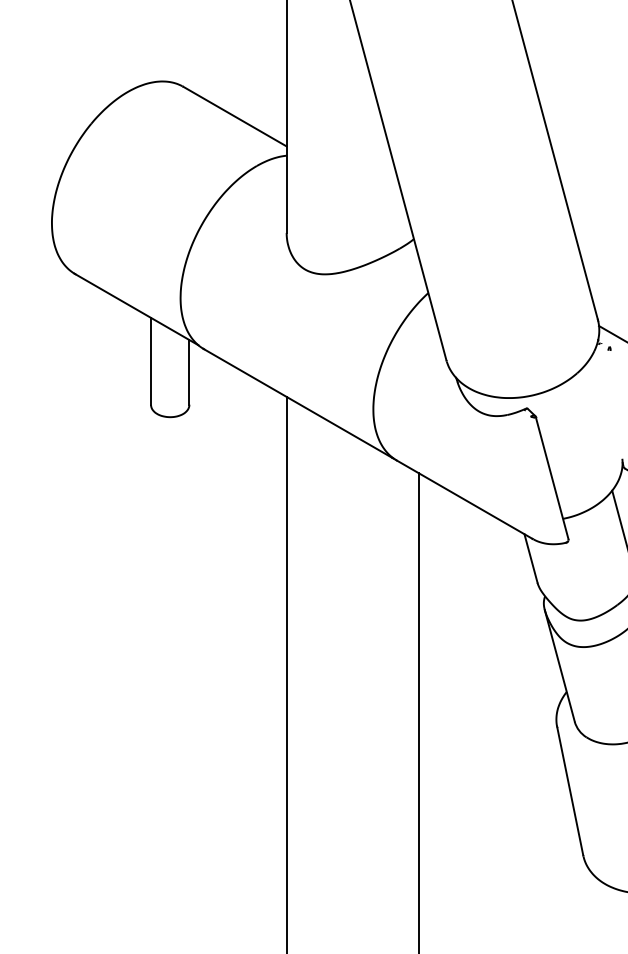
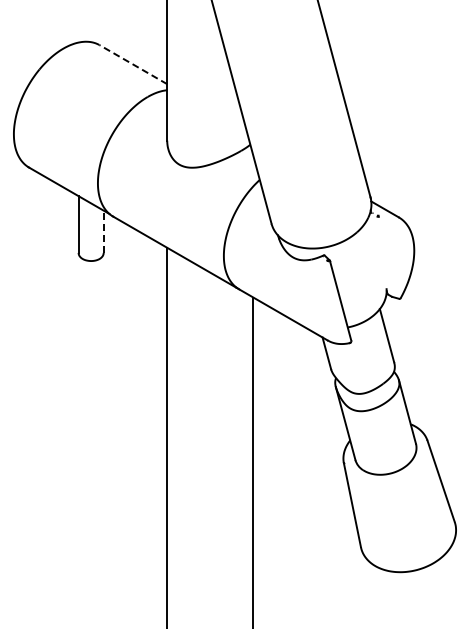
line: (235, 116) -> (133, 64), solid -> dashed
line: (189, 371) -> (103, 231), solid -> dashed

